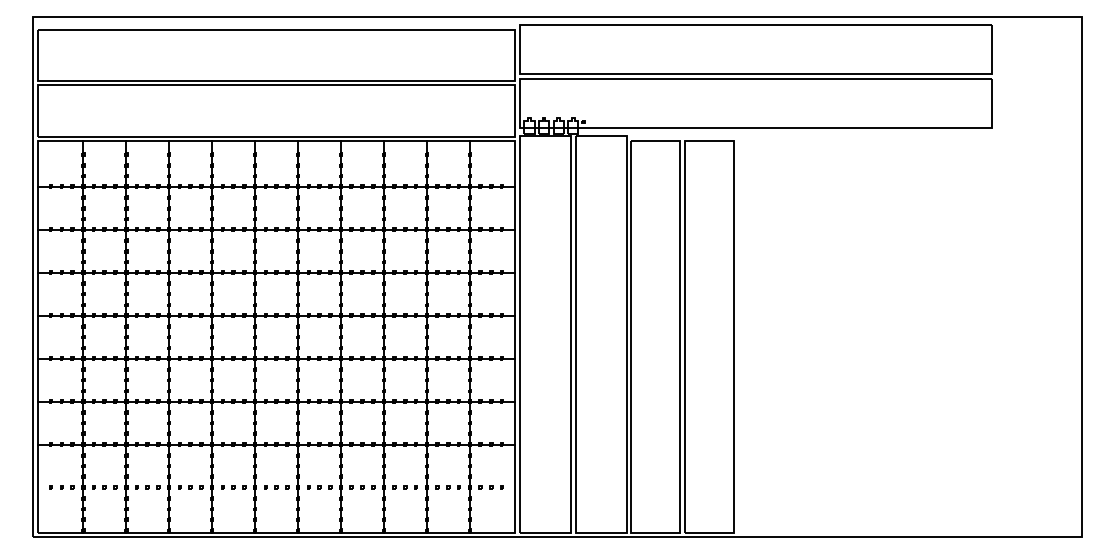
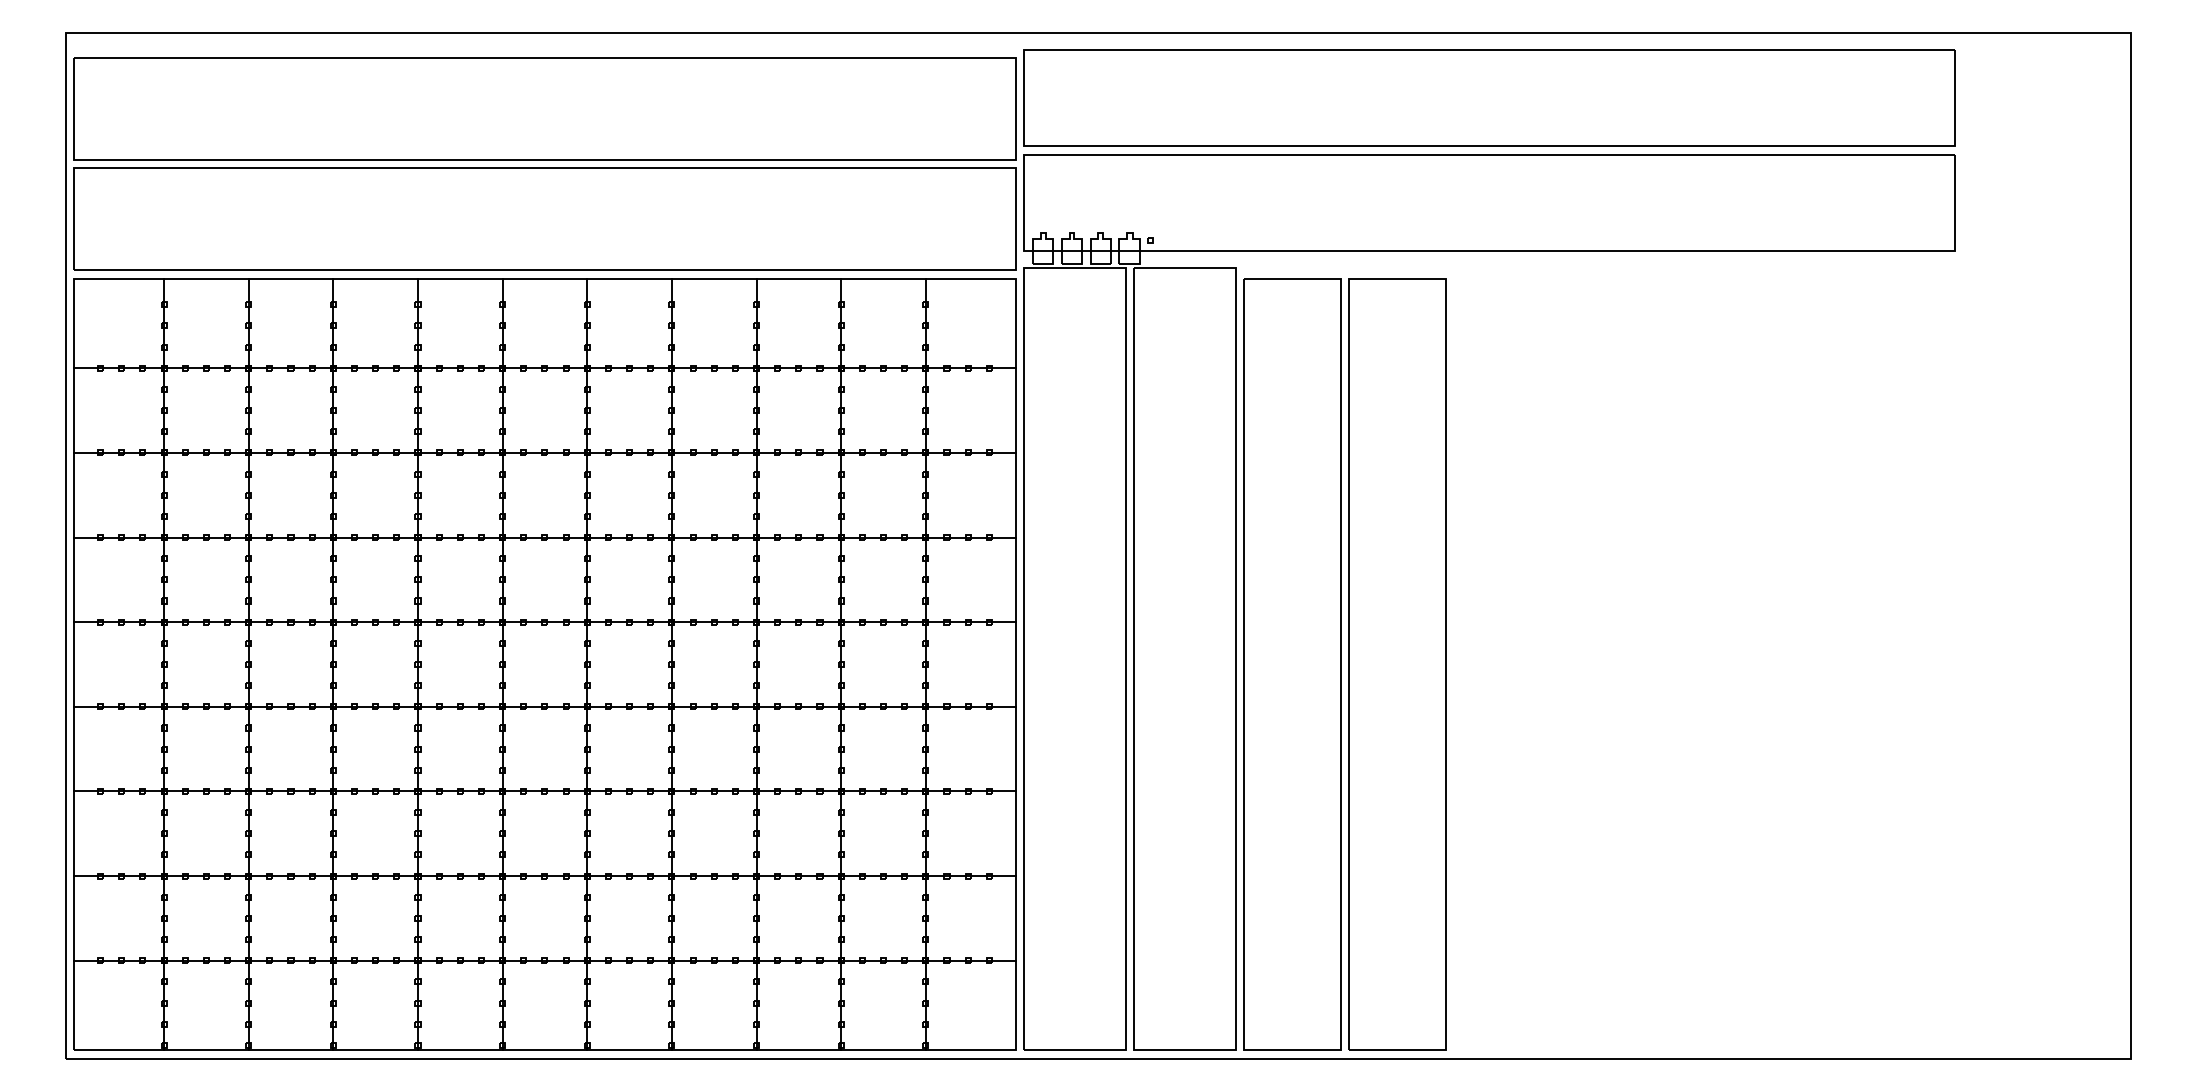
line: (276, 487) -> (544, 960), added

